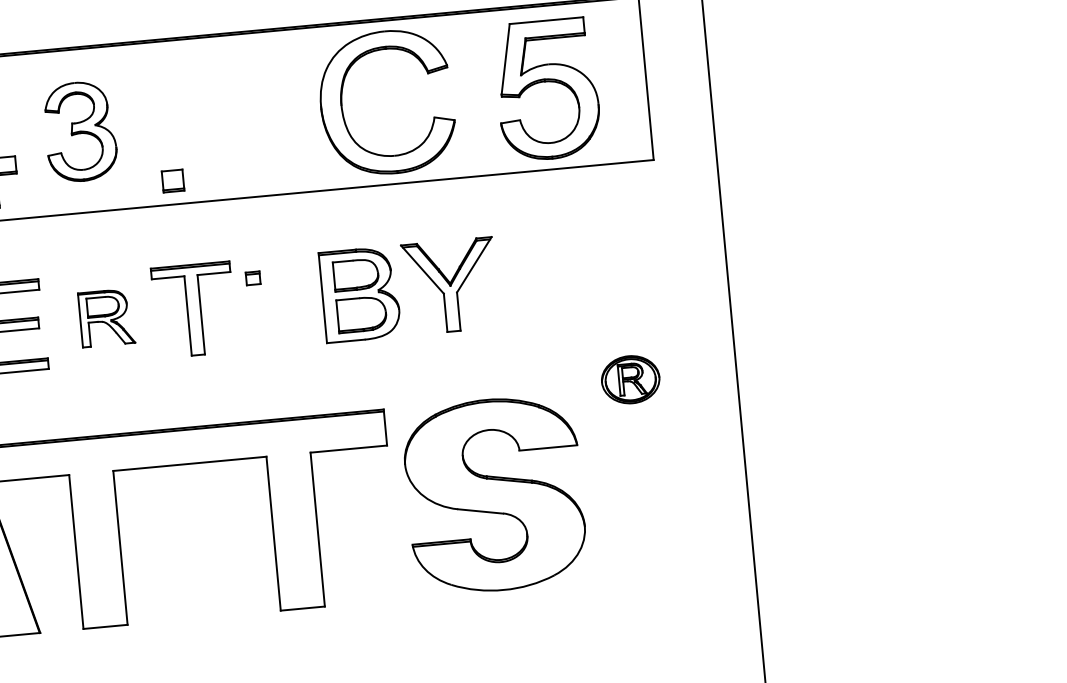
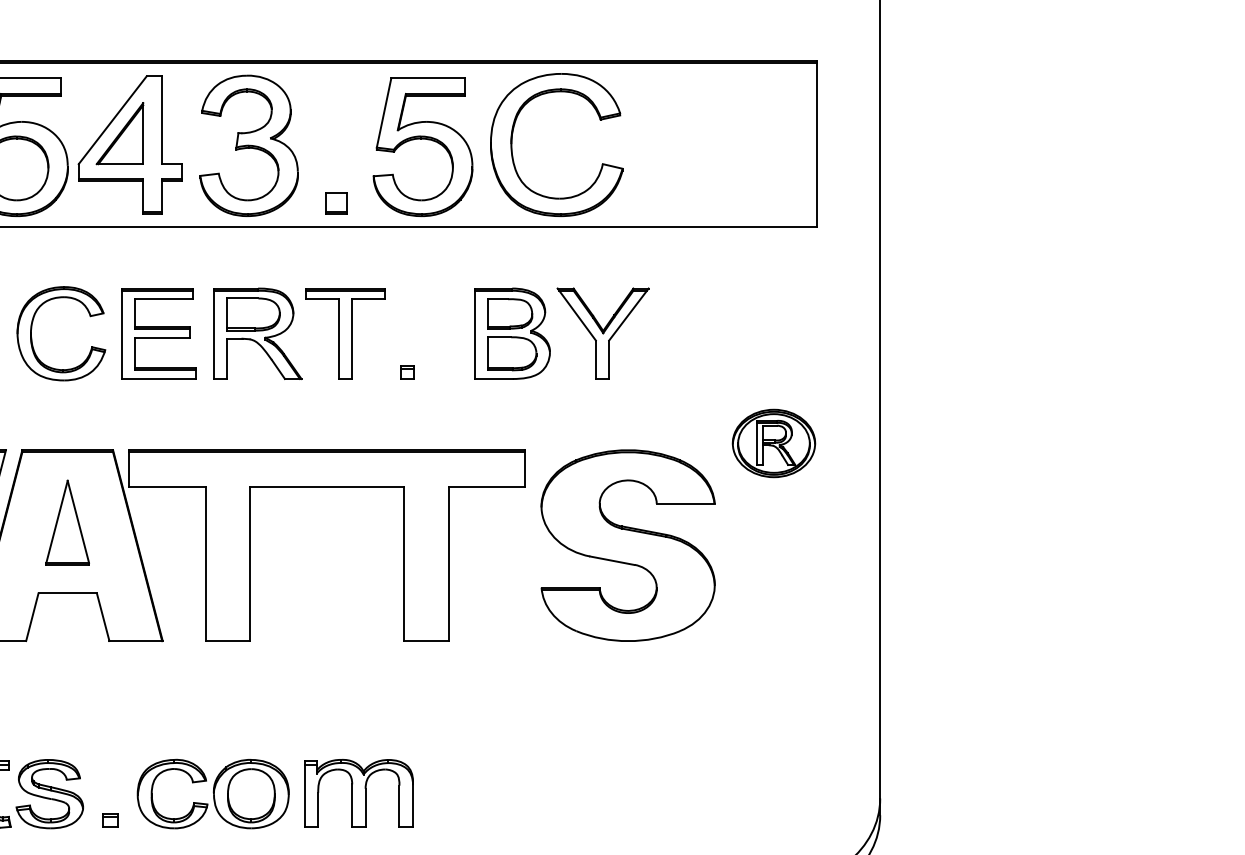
part: (546, 82) -> (422, 139), moved
part: (79, 131) -> (248, 145), size x1.43
part: (253, 278) -> (407, 372), moved
part: (106, 317) -> (257, 333), size x1.67
part: (630, 379) -> (773, 443), size x1.43

